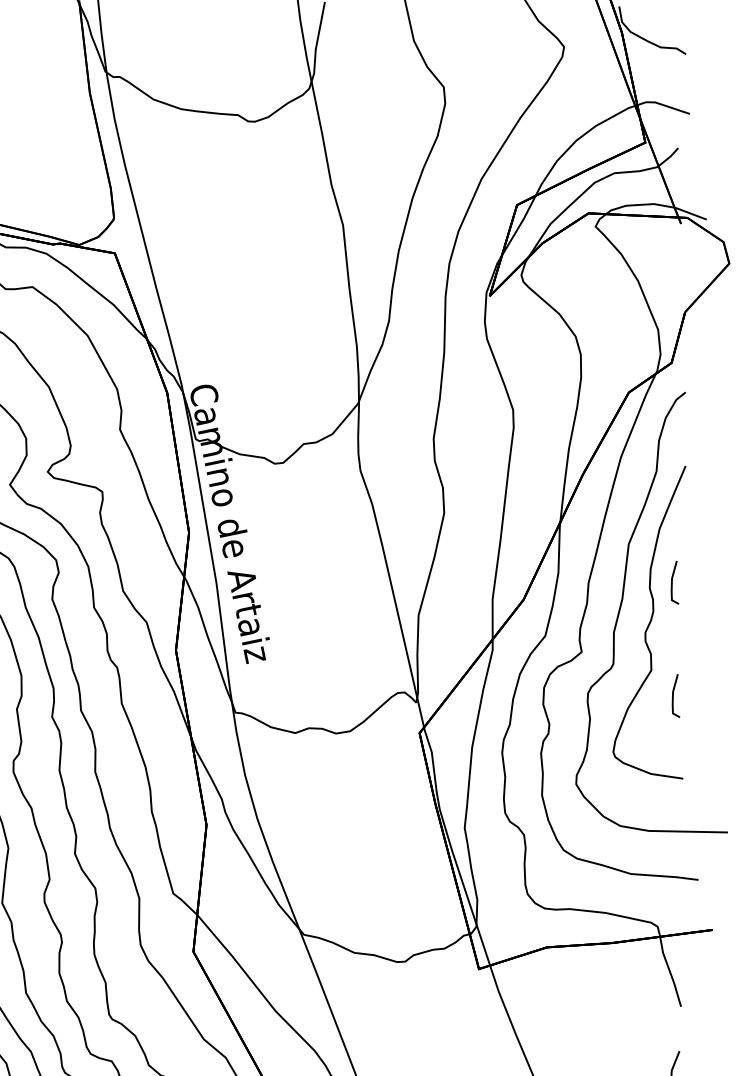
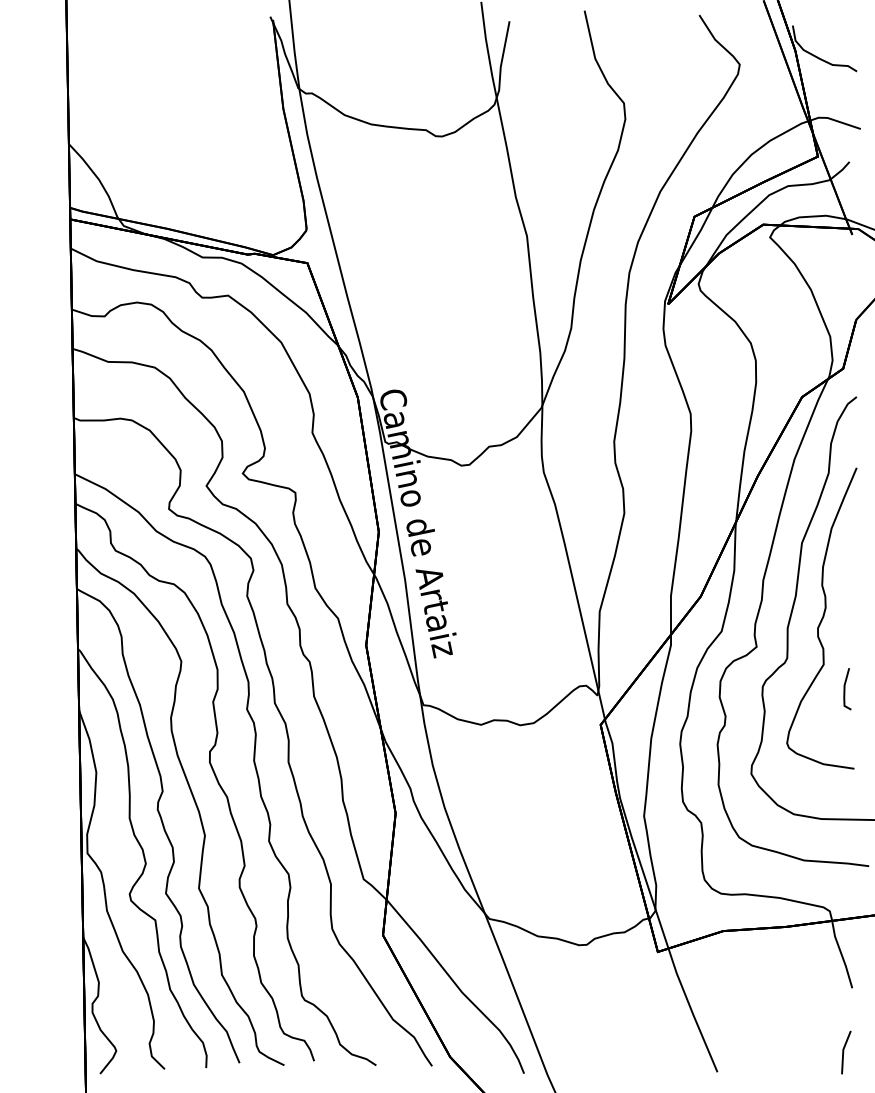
line: (672, 583) -> (844, 580), removed

